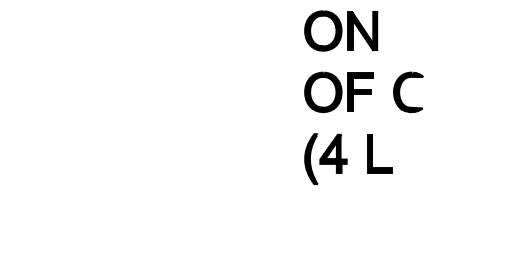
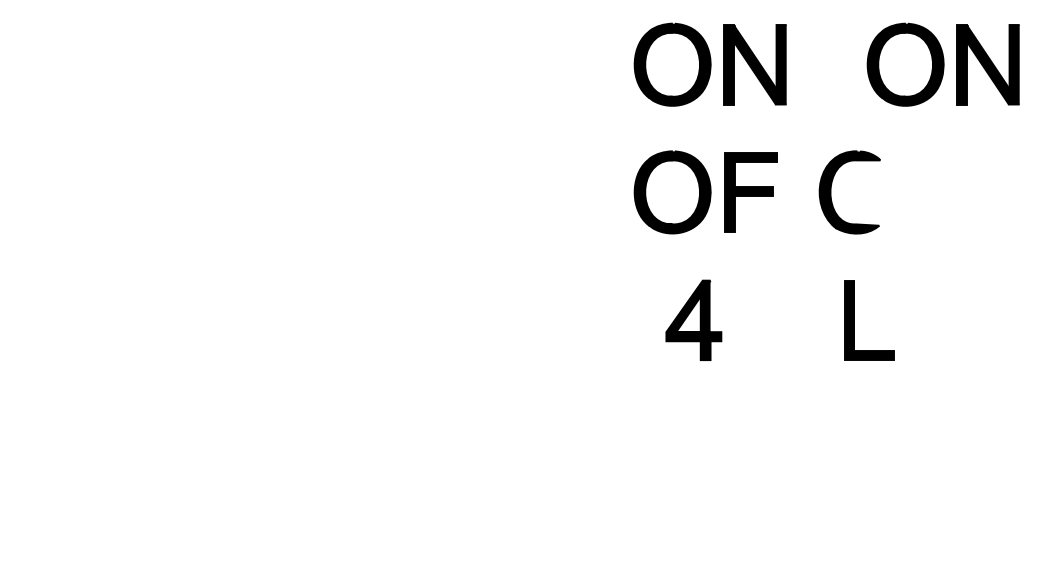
part: (453, 30) -> (943, 63), added
part: (372, 153) -> (854, 319), moved
part: (311, 159) -> (648, 332), removed

